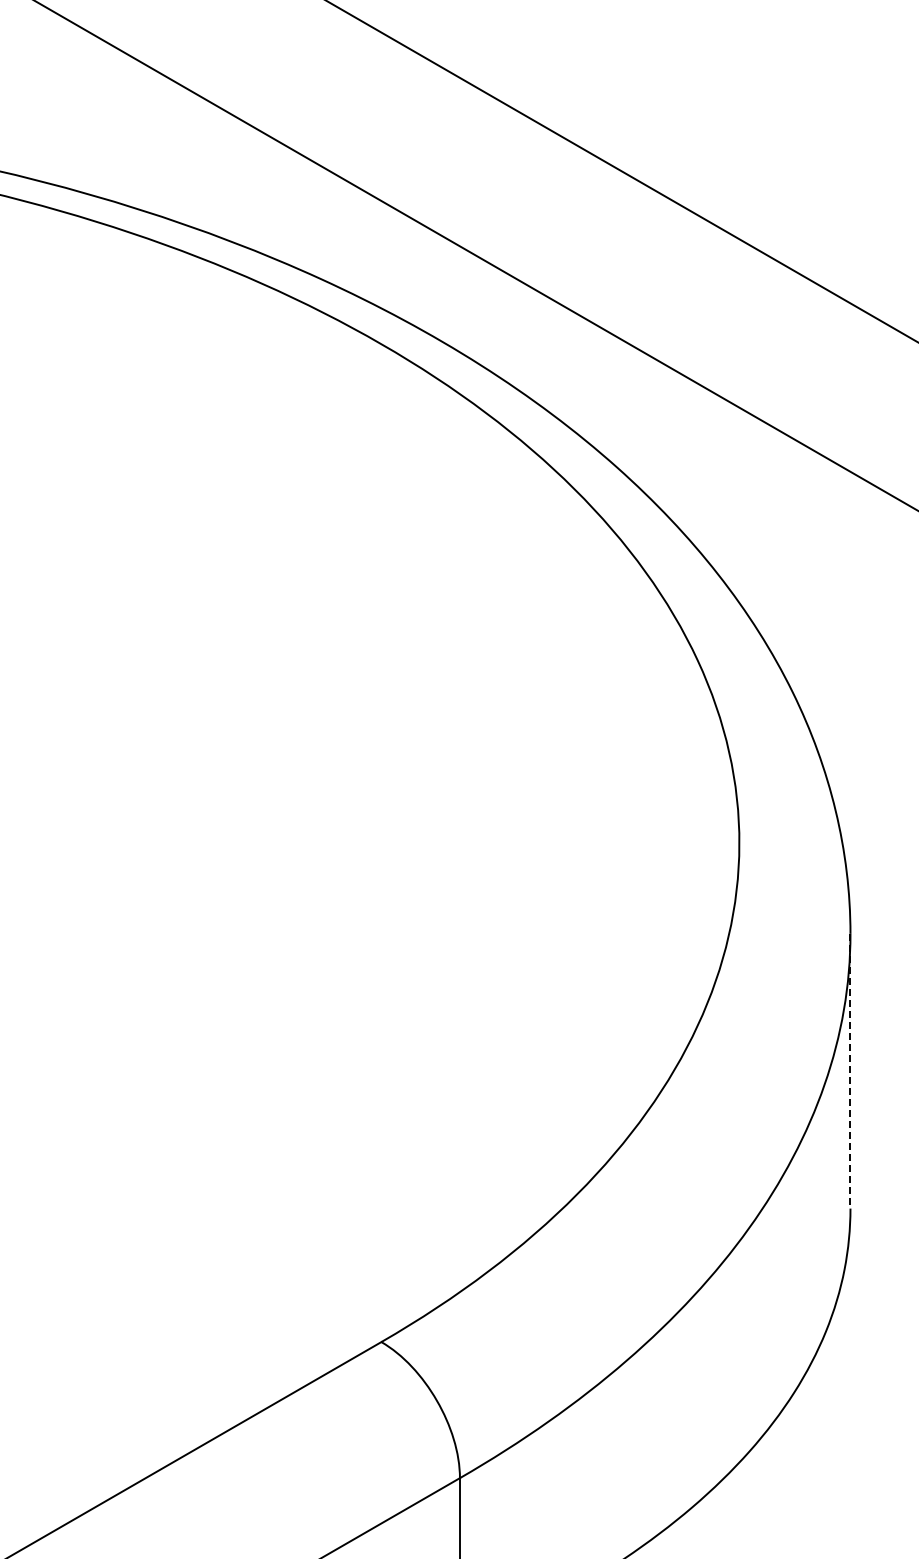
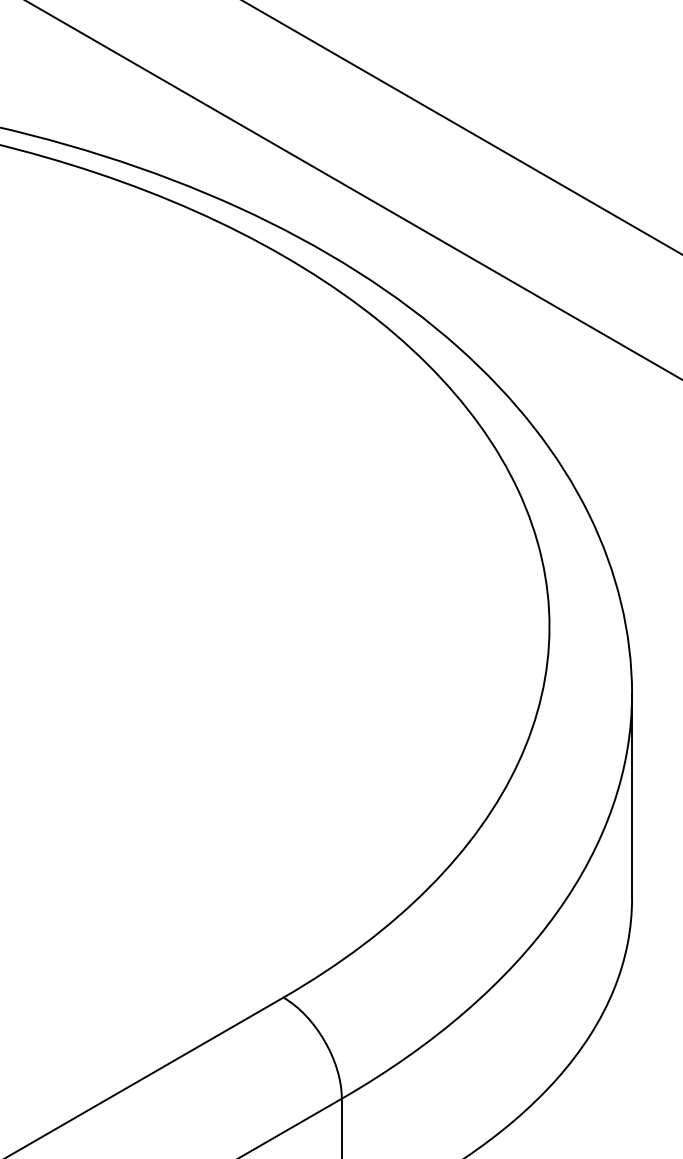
line: (850, 1071) -> (632, 796), dashed -> solid

